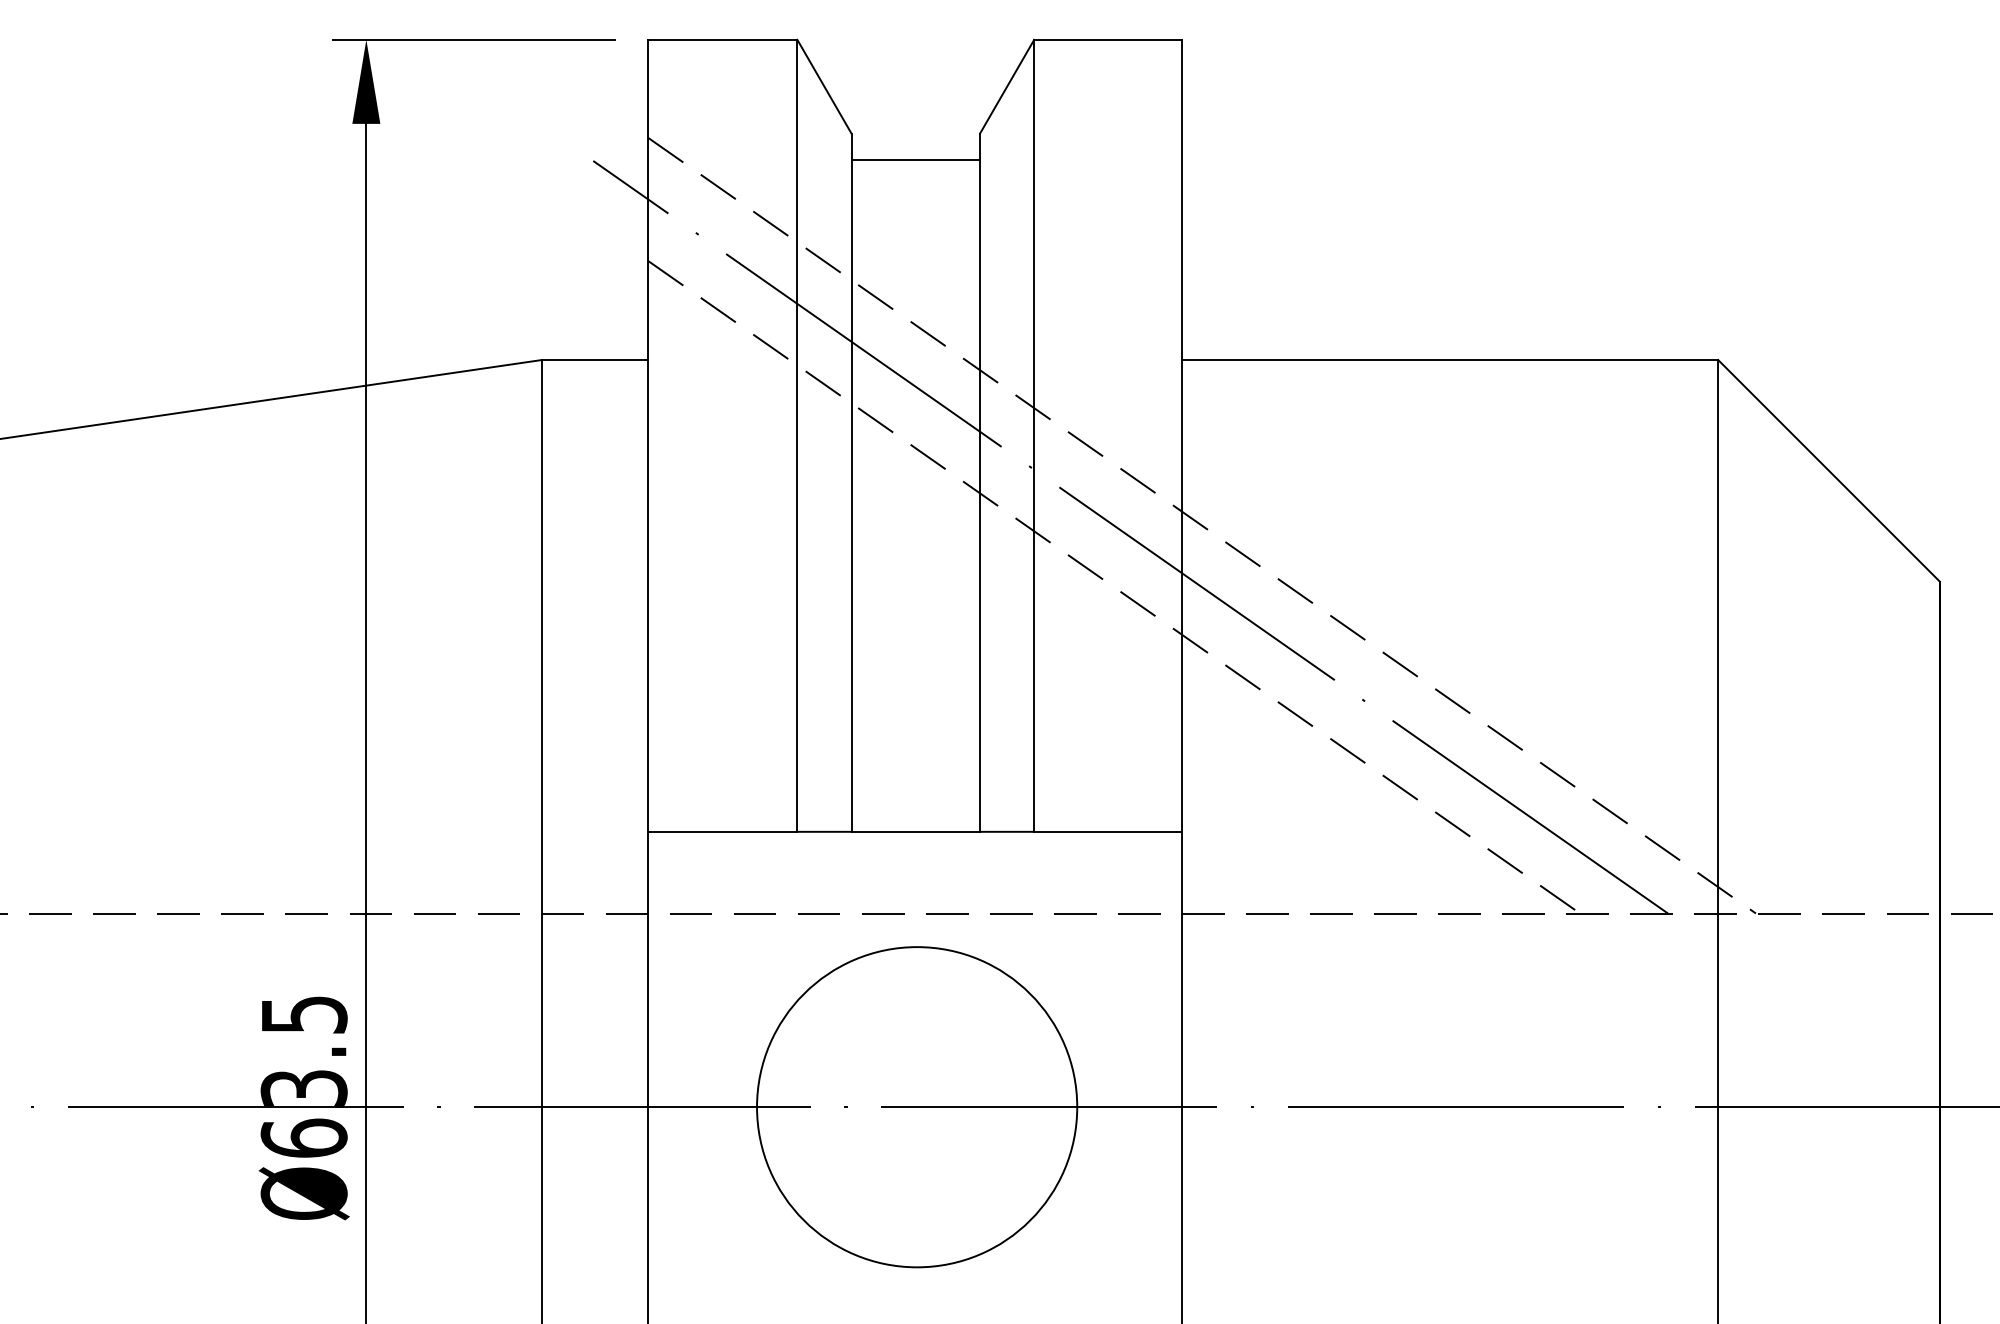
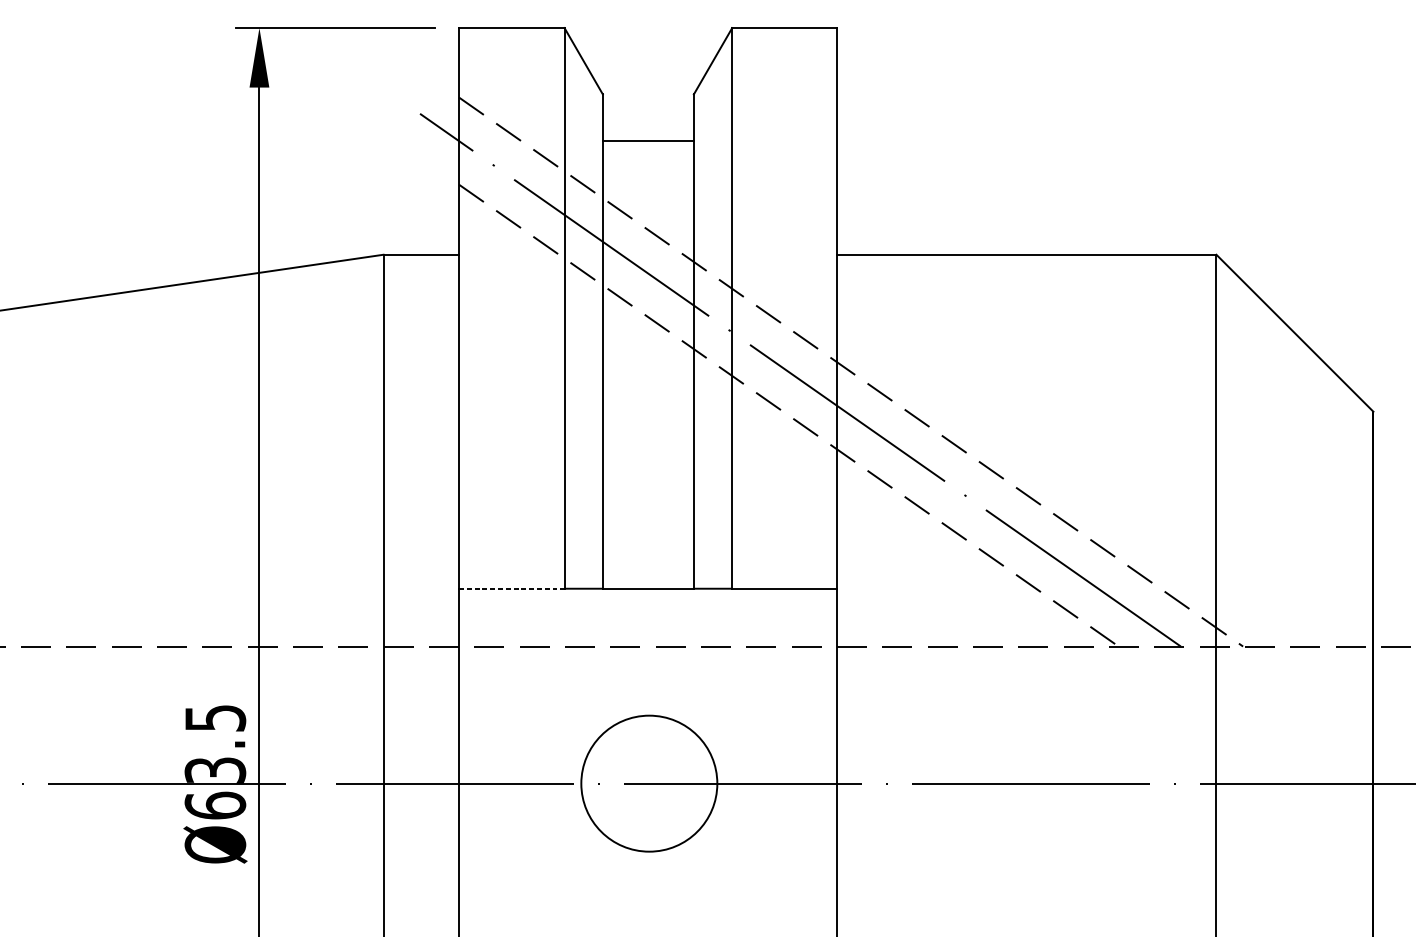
line: (915, 159) -> (648, 141), moved
line: (722, 831) -> (511, 588), solid -> dashed
circle: (917, 1107) -> (649, 783), size x0.6

